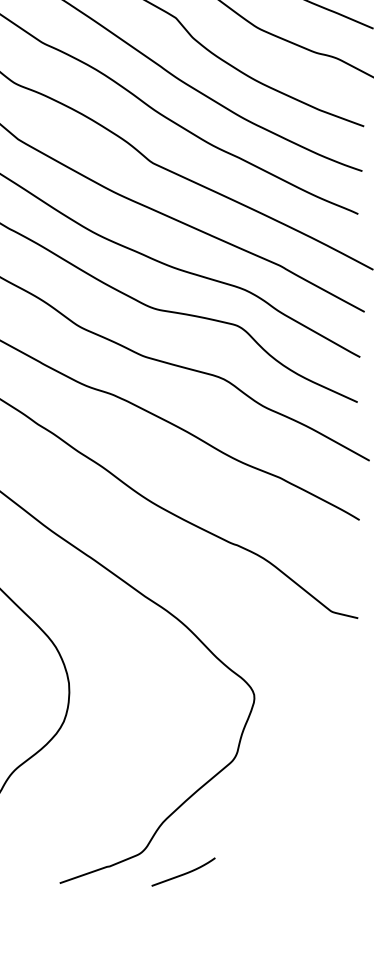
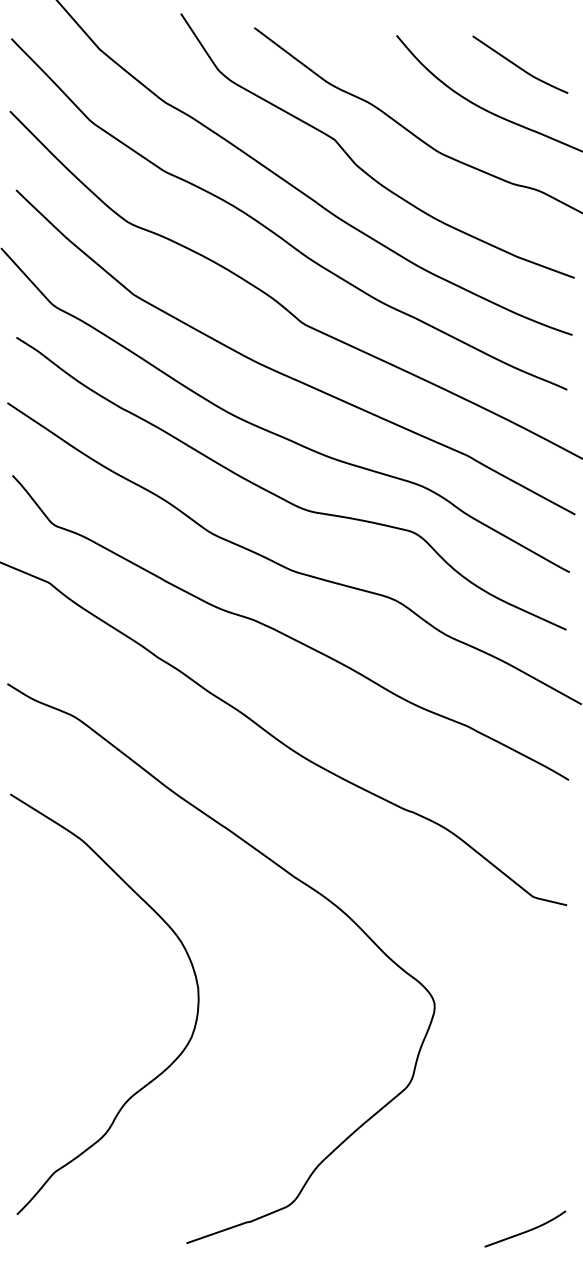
curve: (184, 873) -> (526, 1230), moved

